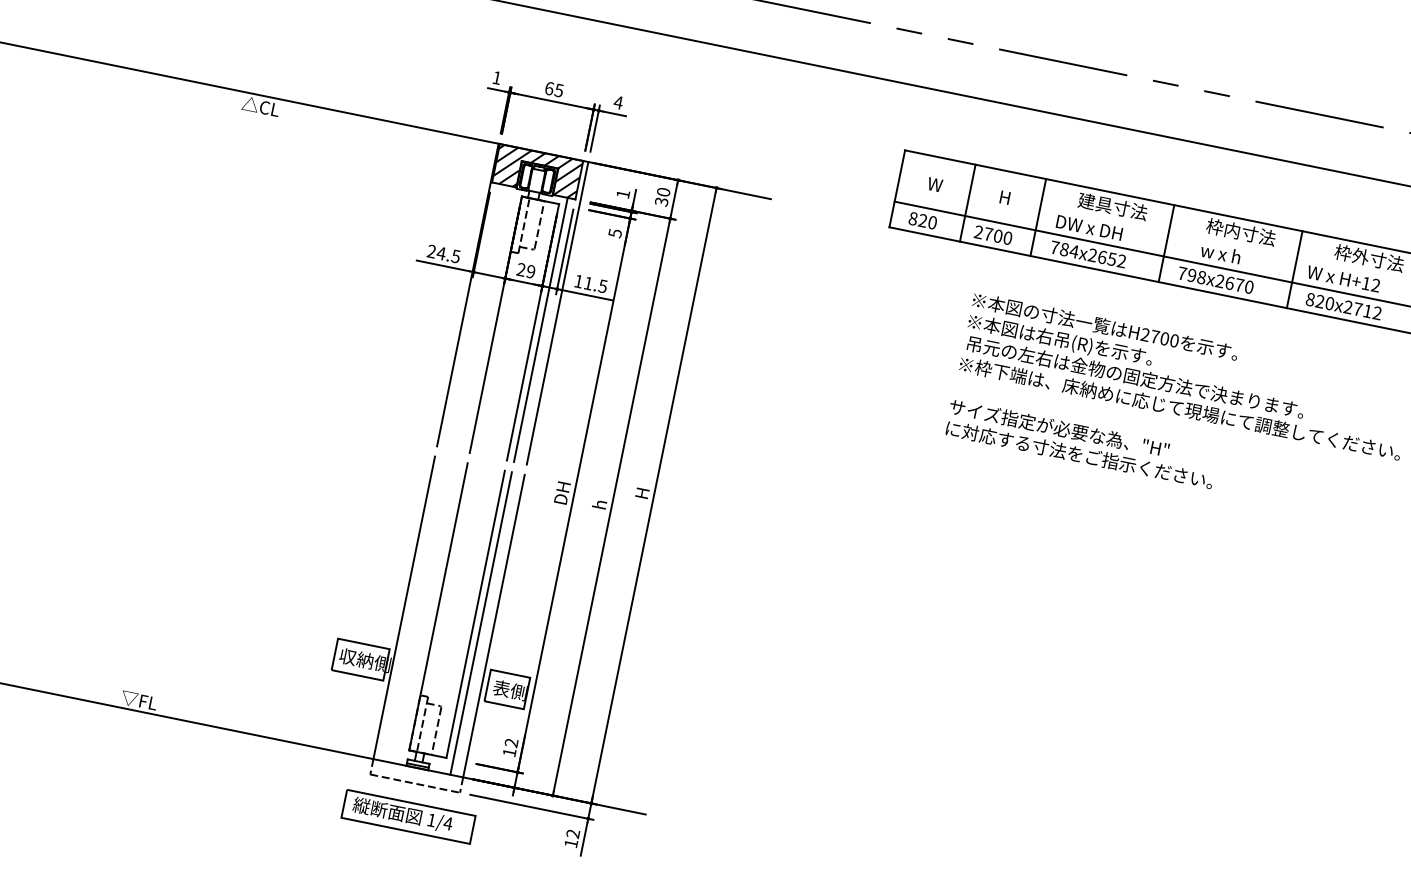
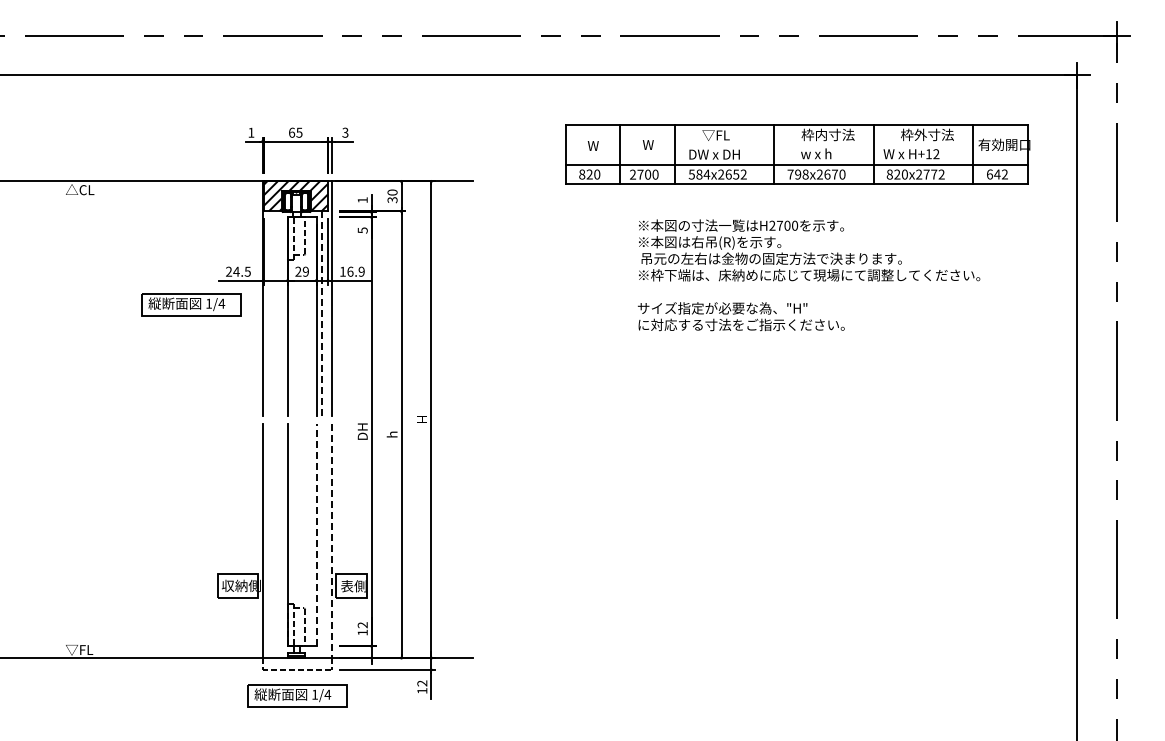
text: (618, 102) -> (345, 132), 4 -> 3
text: (1005, 197) -> (647, 144), H -> W
text: (1112, 206) -> (728, 135), 建具寸法 -> ▽FL
text: (1054, 247) -> (691, 174), 784x2652 -> 584x2652
part: (374, 283) -> (191, 304), added
text: (595, 284) -> (355, 271), 11.5 -> 16.9
text: (1368, 311) -> (934, 174), 820x2712 -> 820x2772
line: (541, 331) -> (322, 314), solid -> dashed
line: (475, 613) -> (316, 534), solid -> dashed
line: (481, 623) -> (322, 540), removed
line: (494, 626) -> (332, 541), solid -> dashed

